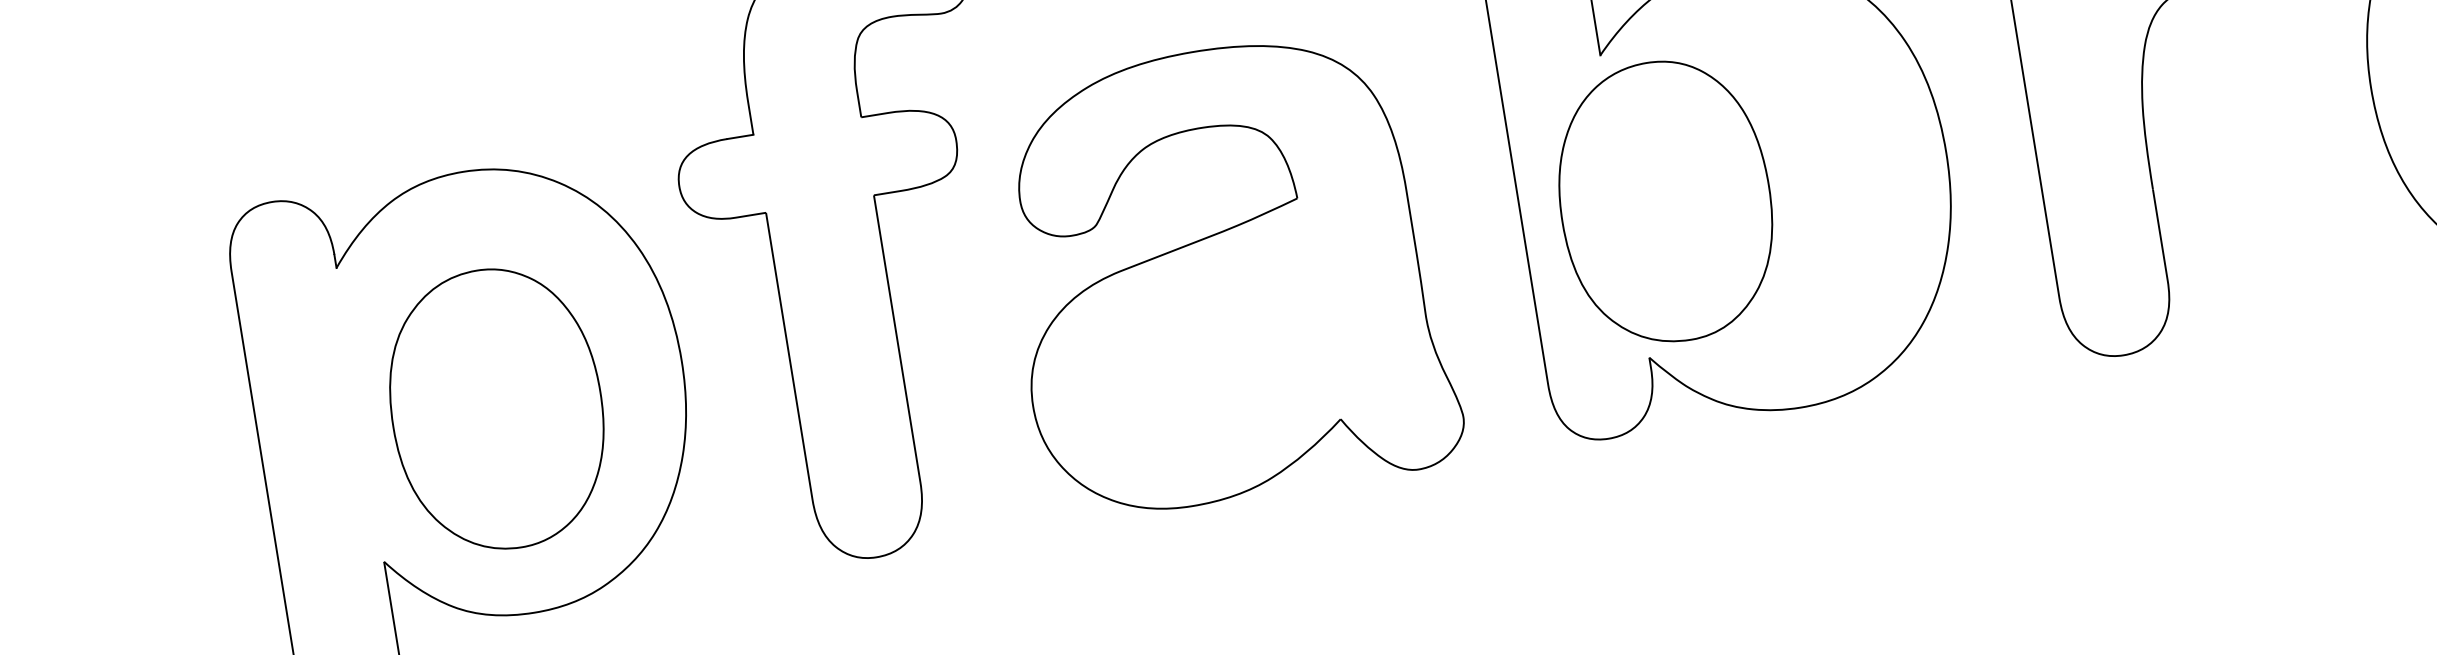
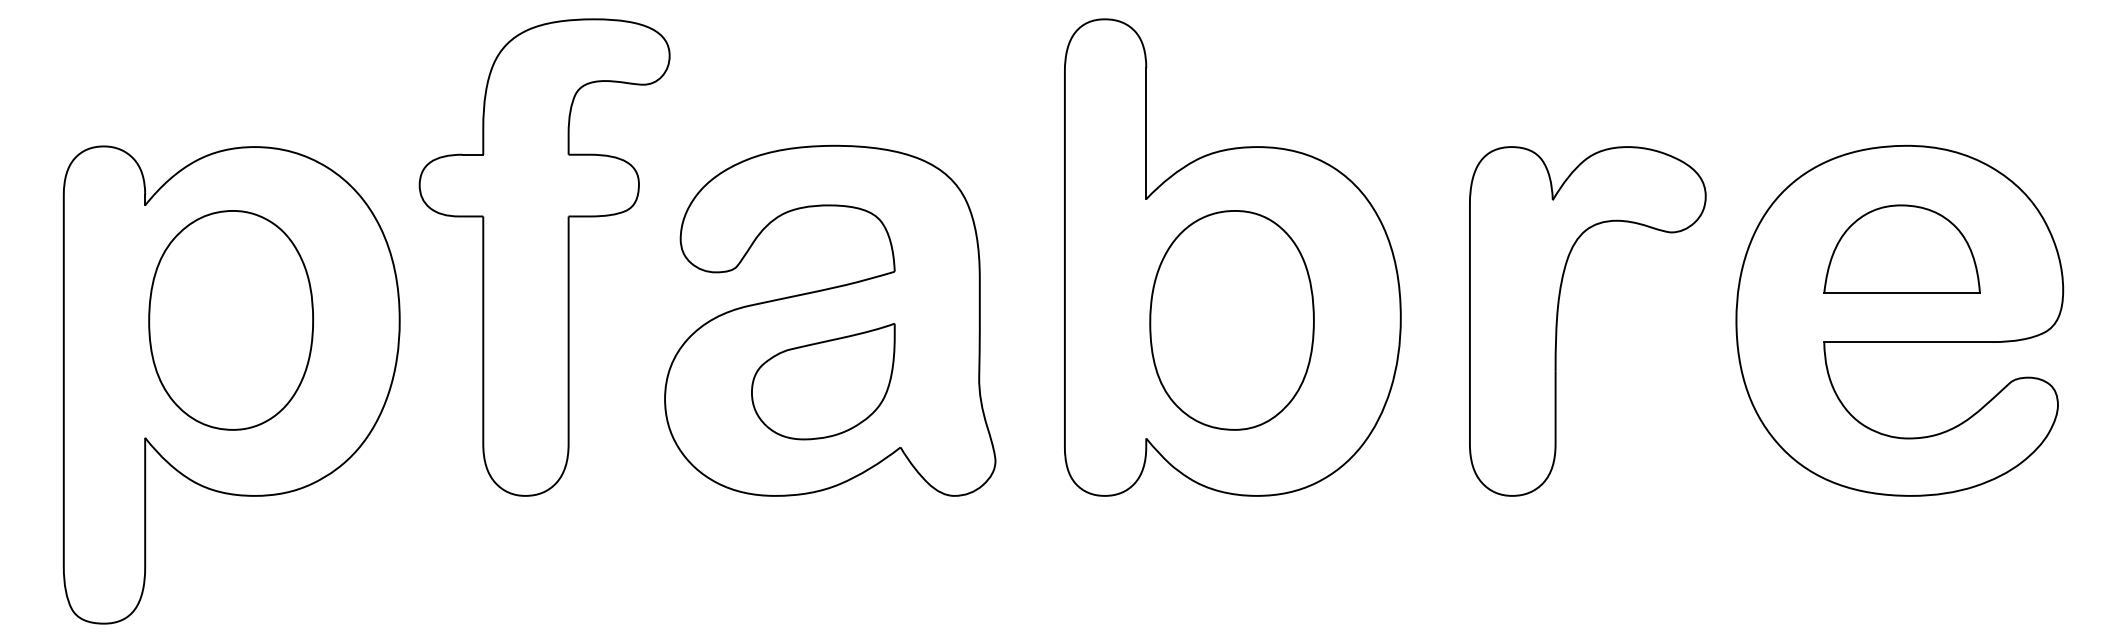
part: (1664, 202) -> (1231, 320), moved
part: (1229, 351) -> (823, 381), added
part: (496, 409) -> (230, 320), moved

